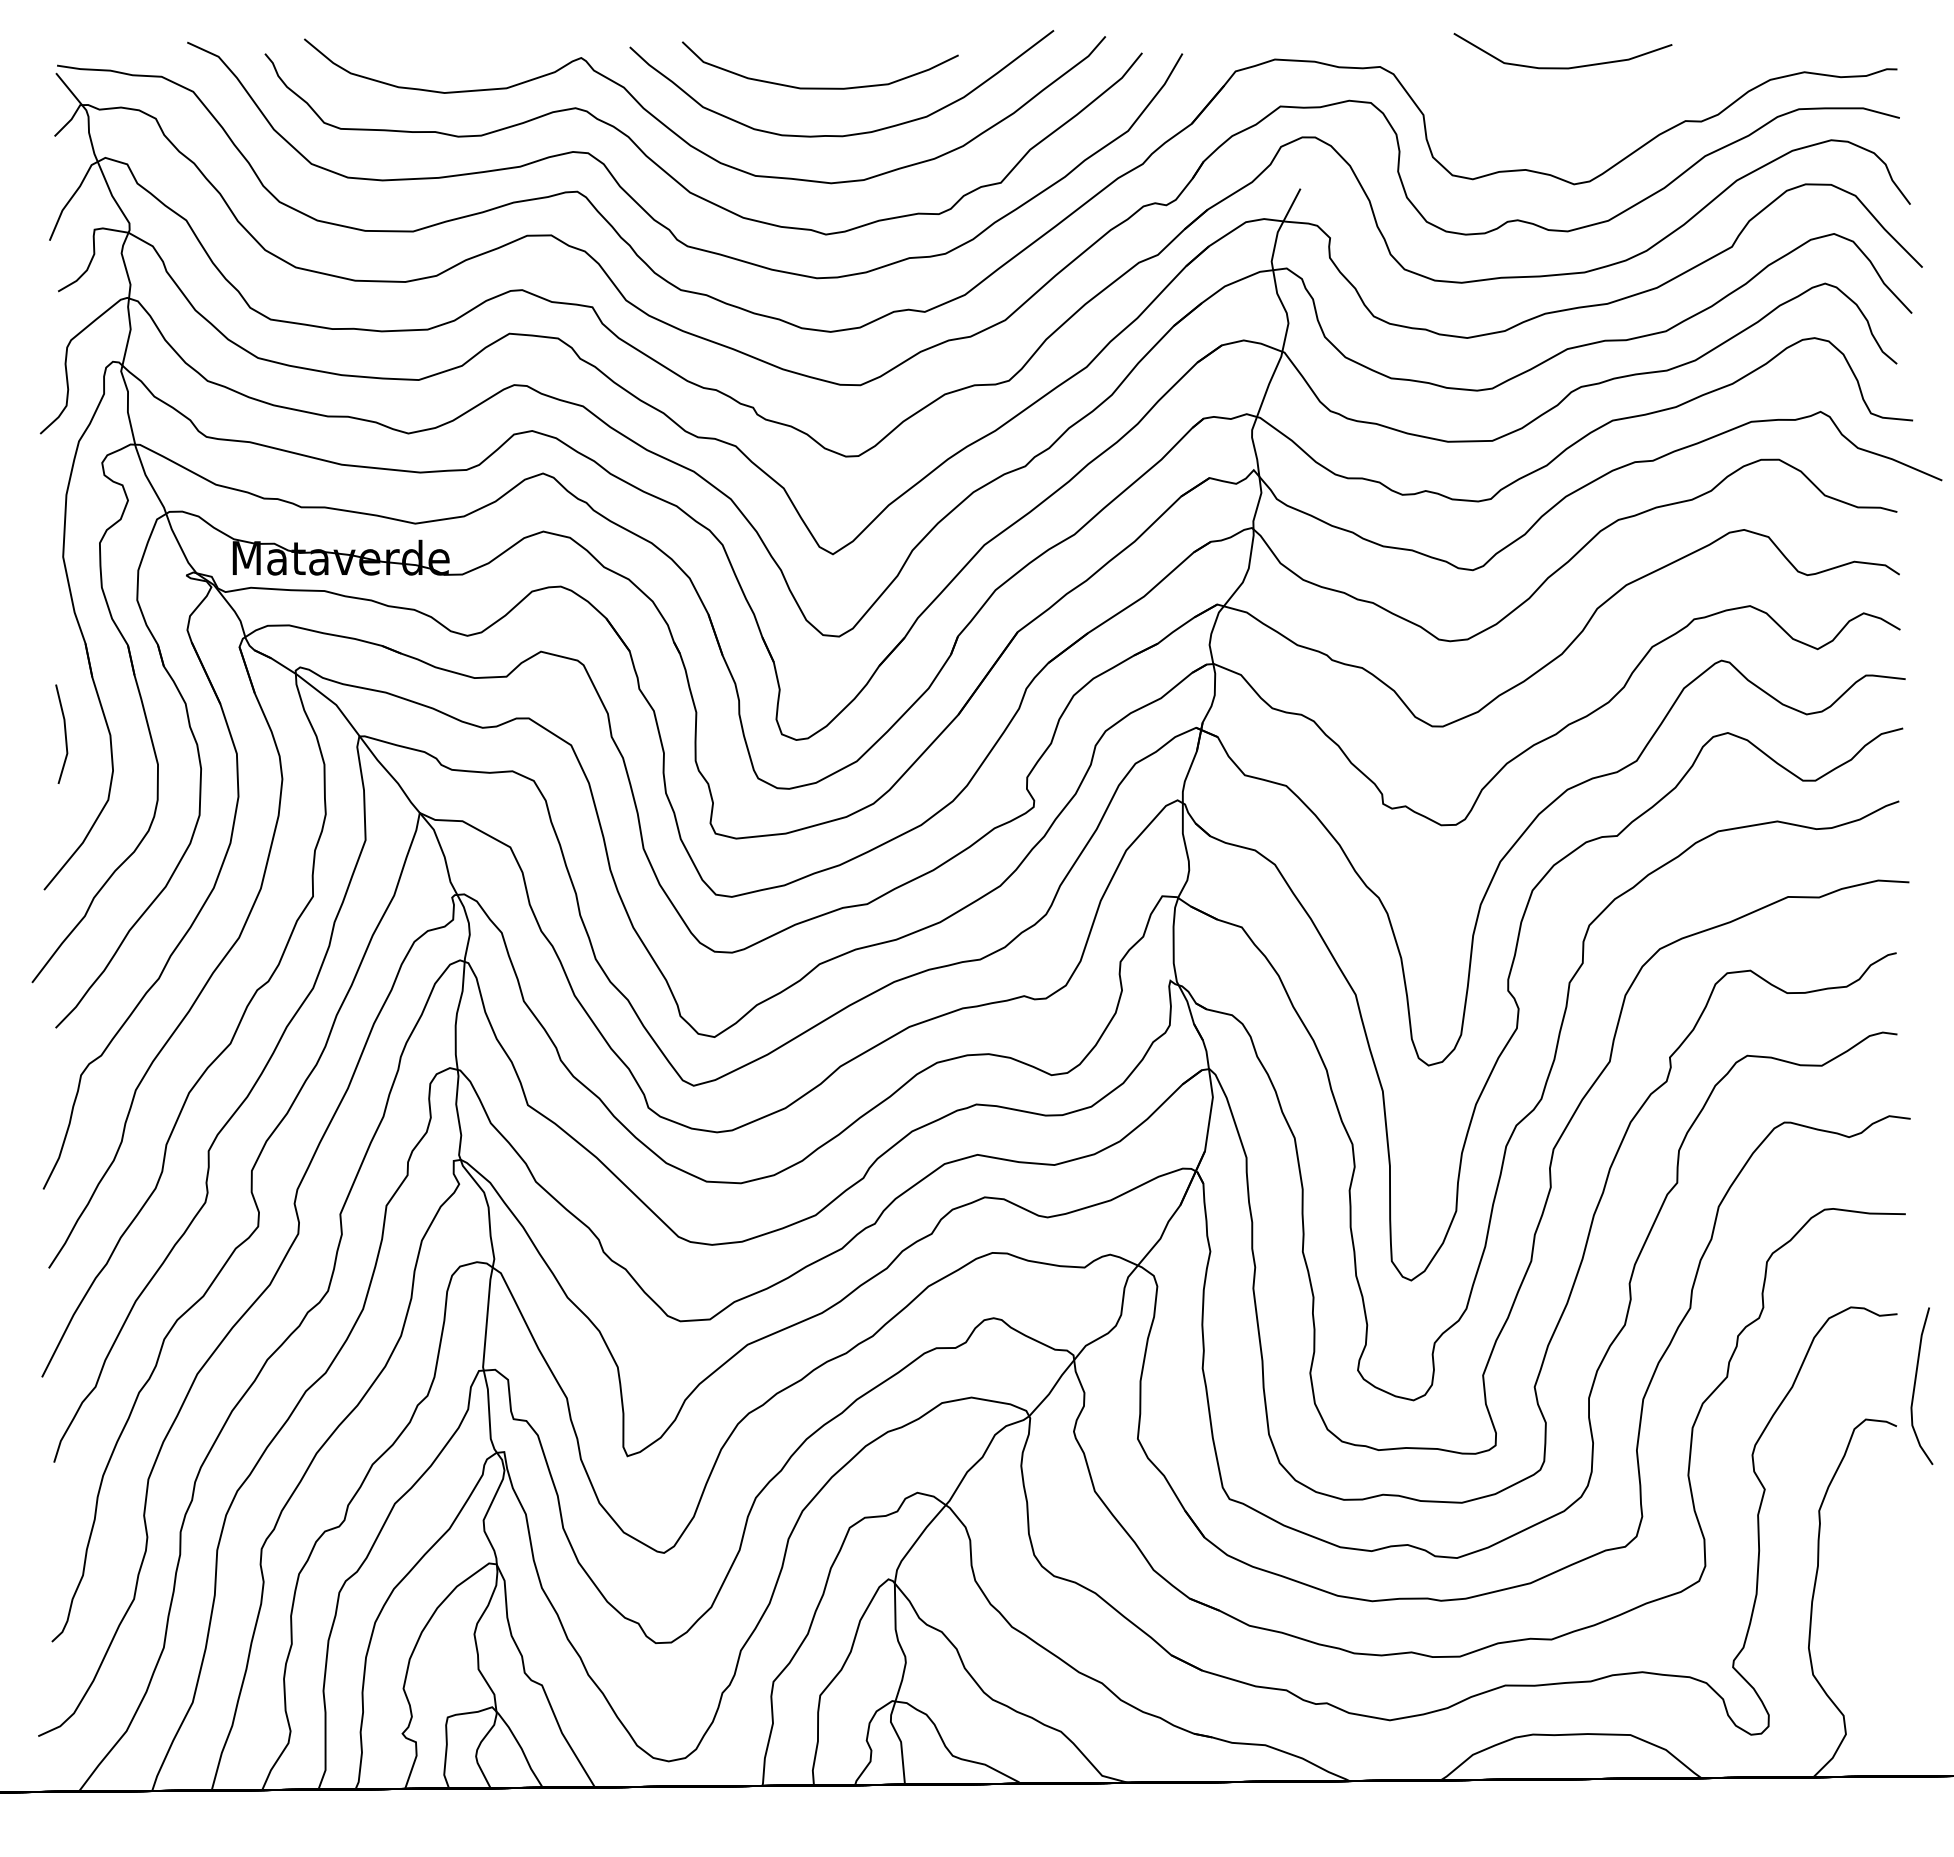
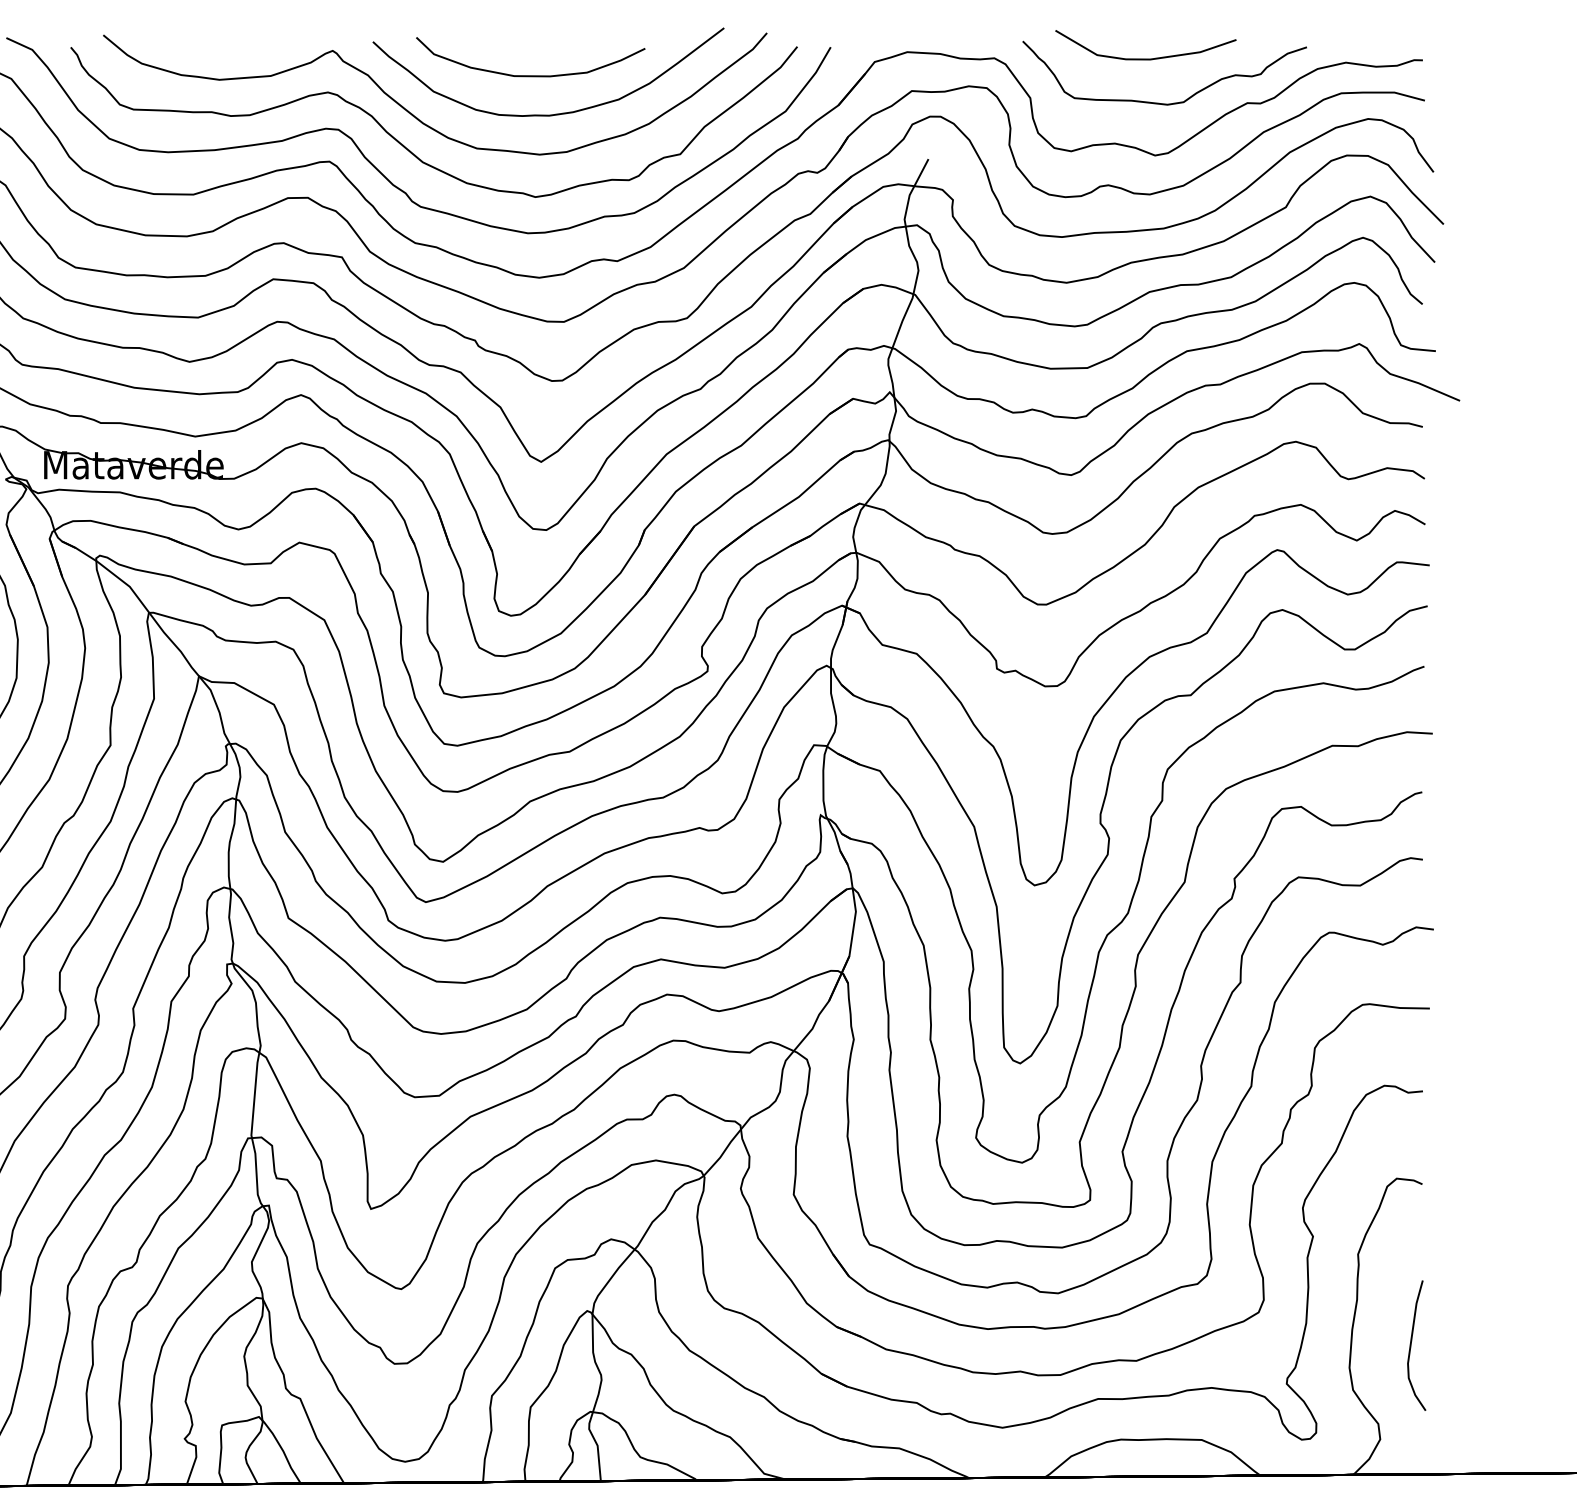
part: (1577, 120) -> (1157, 102), added
part: (1921, 1385) -> (1416, 1345), moved

